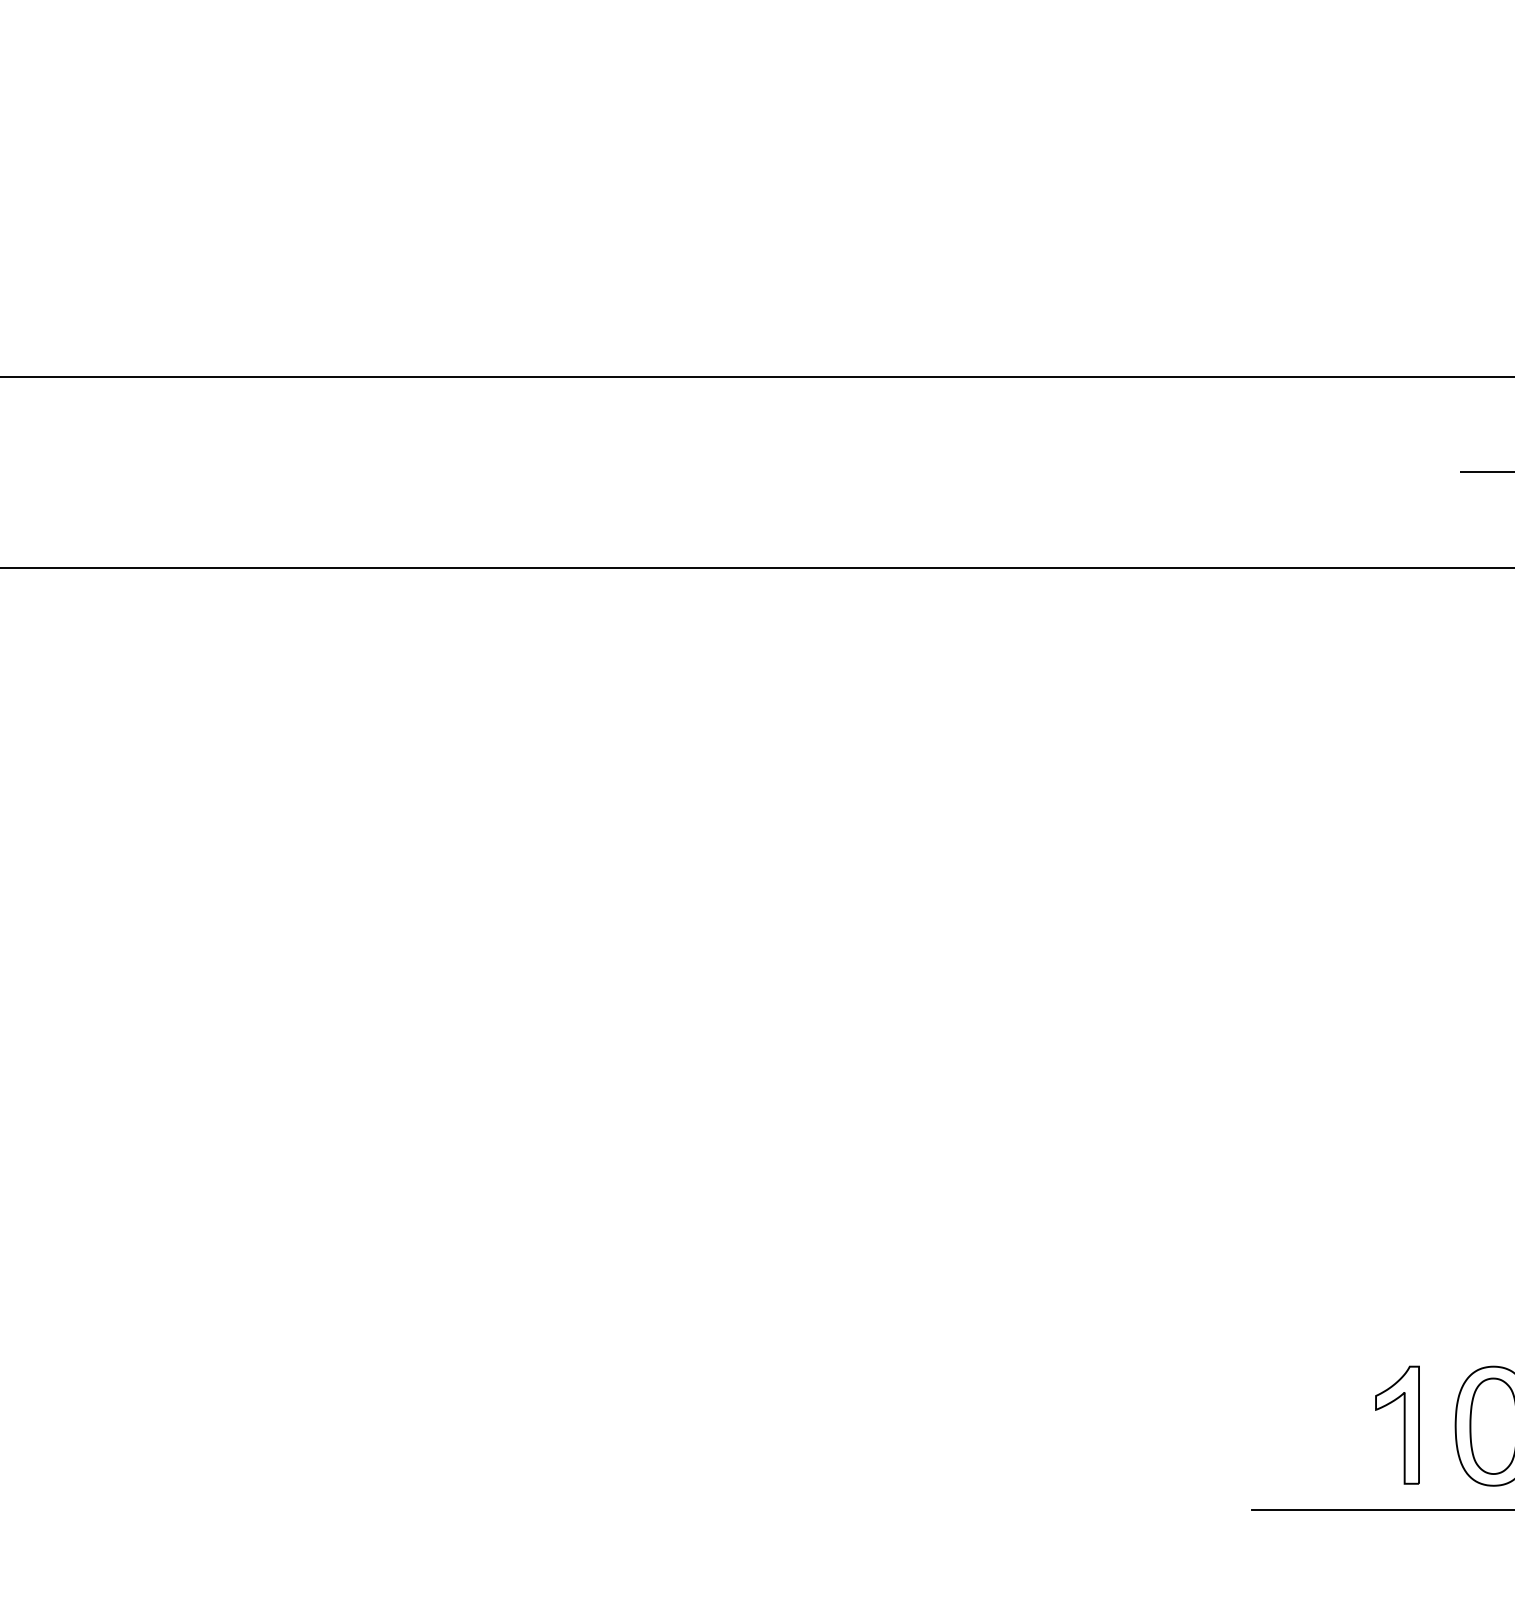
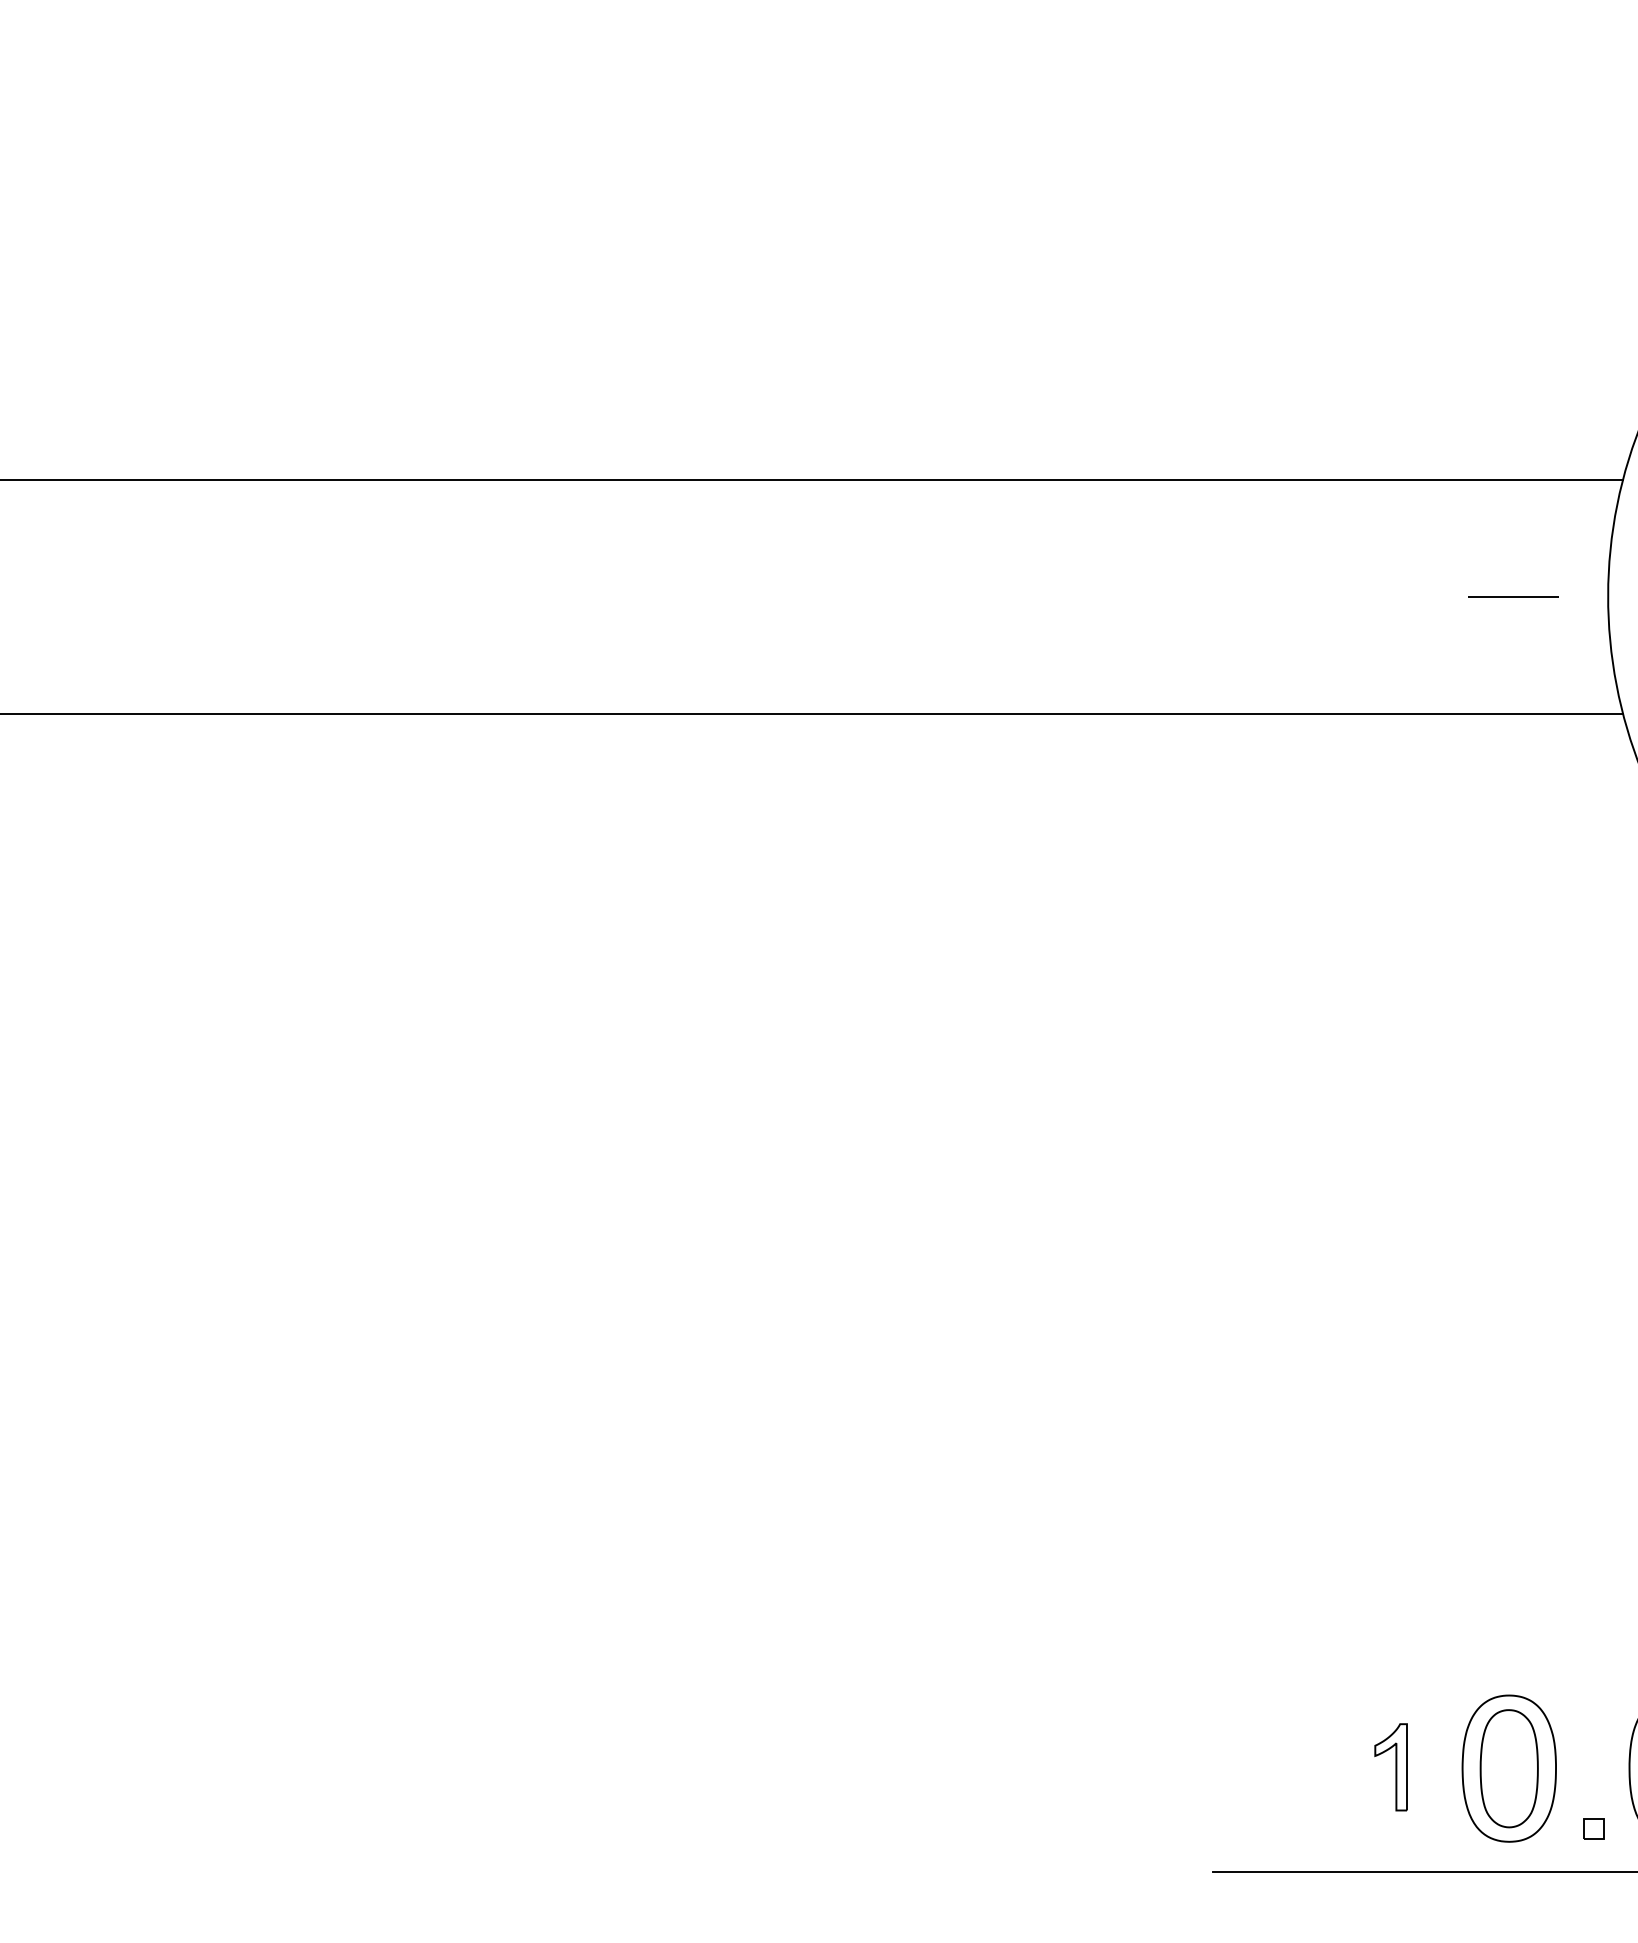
part: (1397, 1424) -> (1391, 1766), size x0.6

